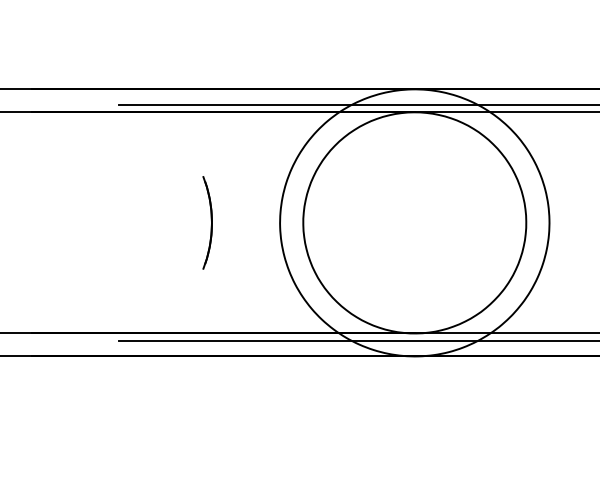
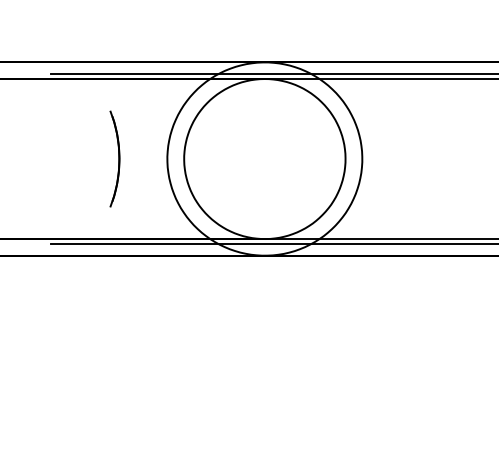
part: (206, 222) -> (114, 158), size x1.43

